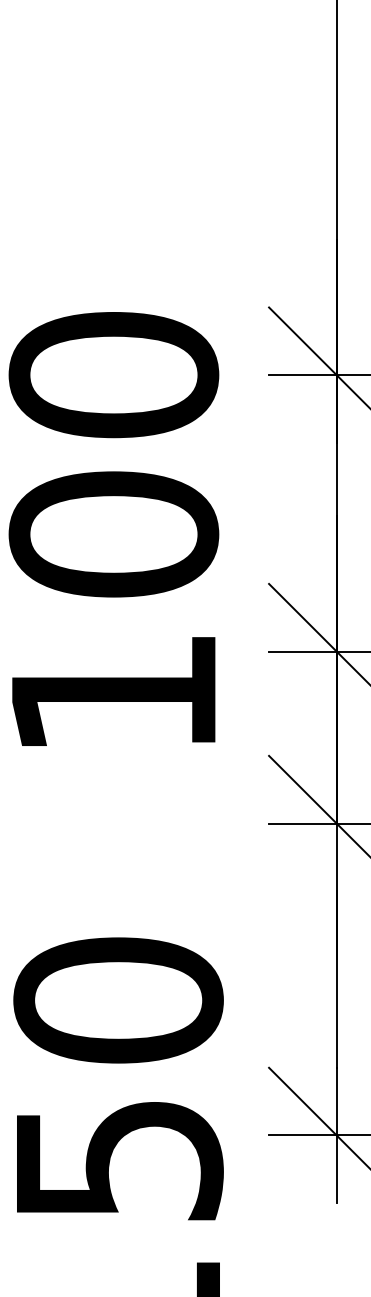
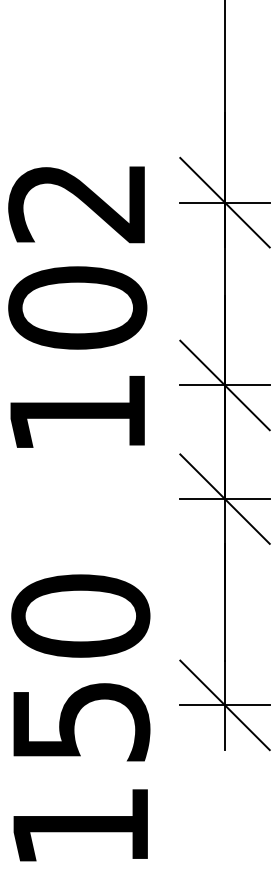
text: (113, 374) -> (77, 202), 100 -> 102

